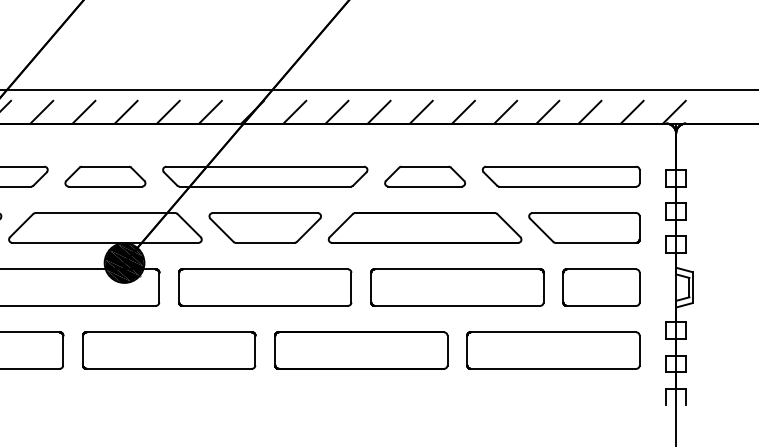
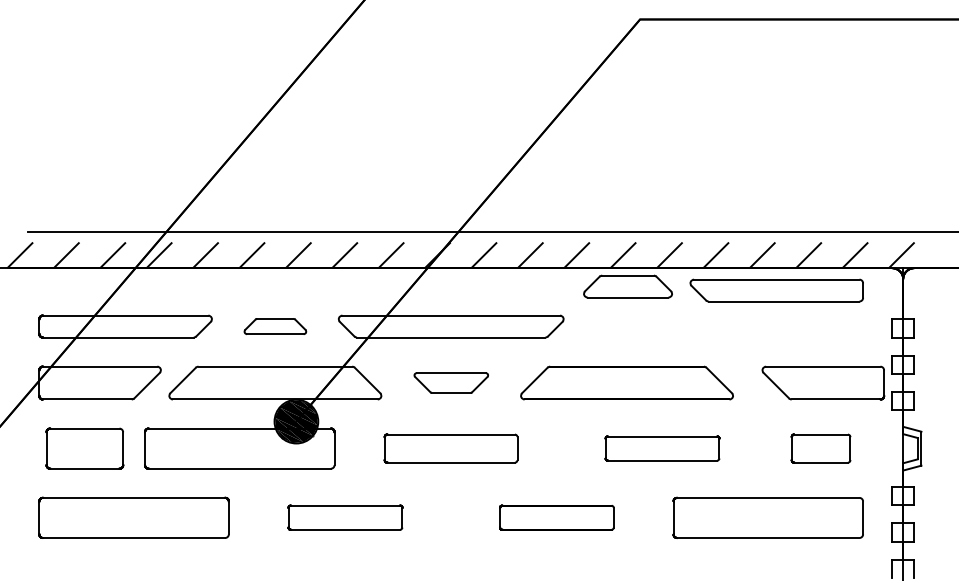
part: (105, 176) -> (275, 326), size x0.7
part: (424, 176) -> (627, 286), moved
part: (560, 176) -> (776, 290), moved
part: (265, 227) -> (451, 382), size x0.6
part: (584, 227) -> (823, 382), moved
part: (264, 287) -> (450, 448), size x0.7
part: (457, 287) -> (662, 448), size x0.6
part: (600, 287) -> (820, 448), size x0.7
part: (169, 350) -> (345, 517), size x0.6
part: (360, 350) -> (556, 517), size x0.6

